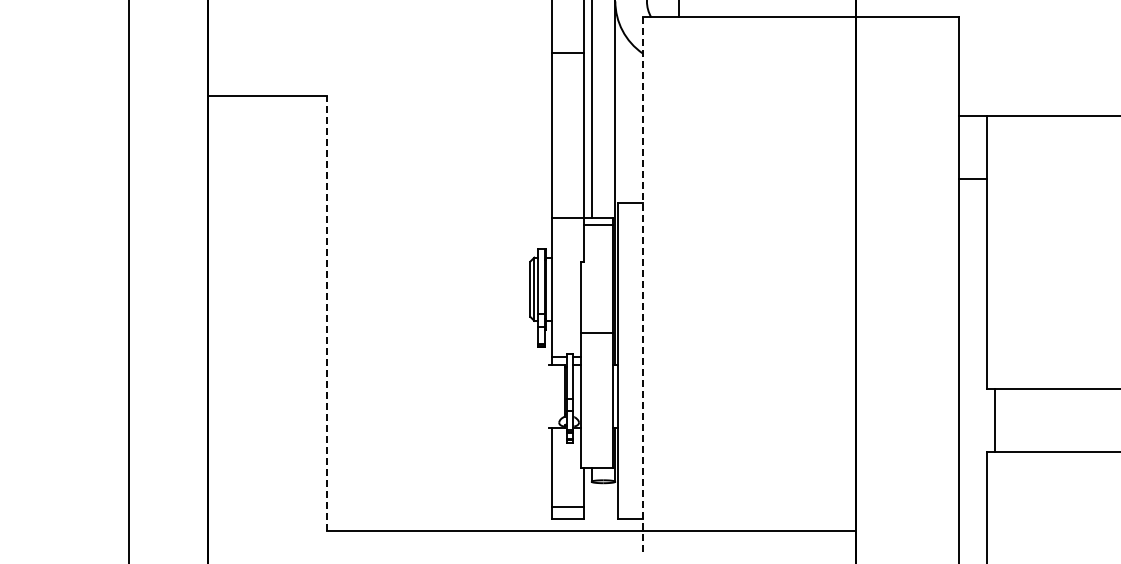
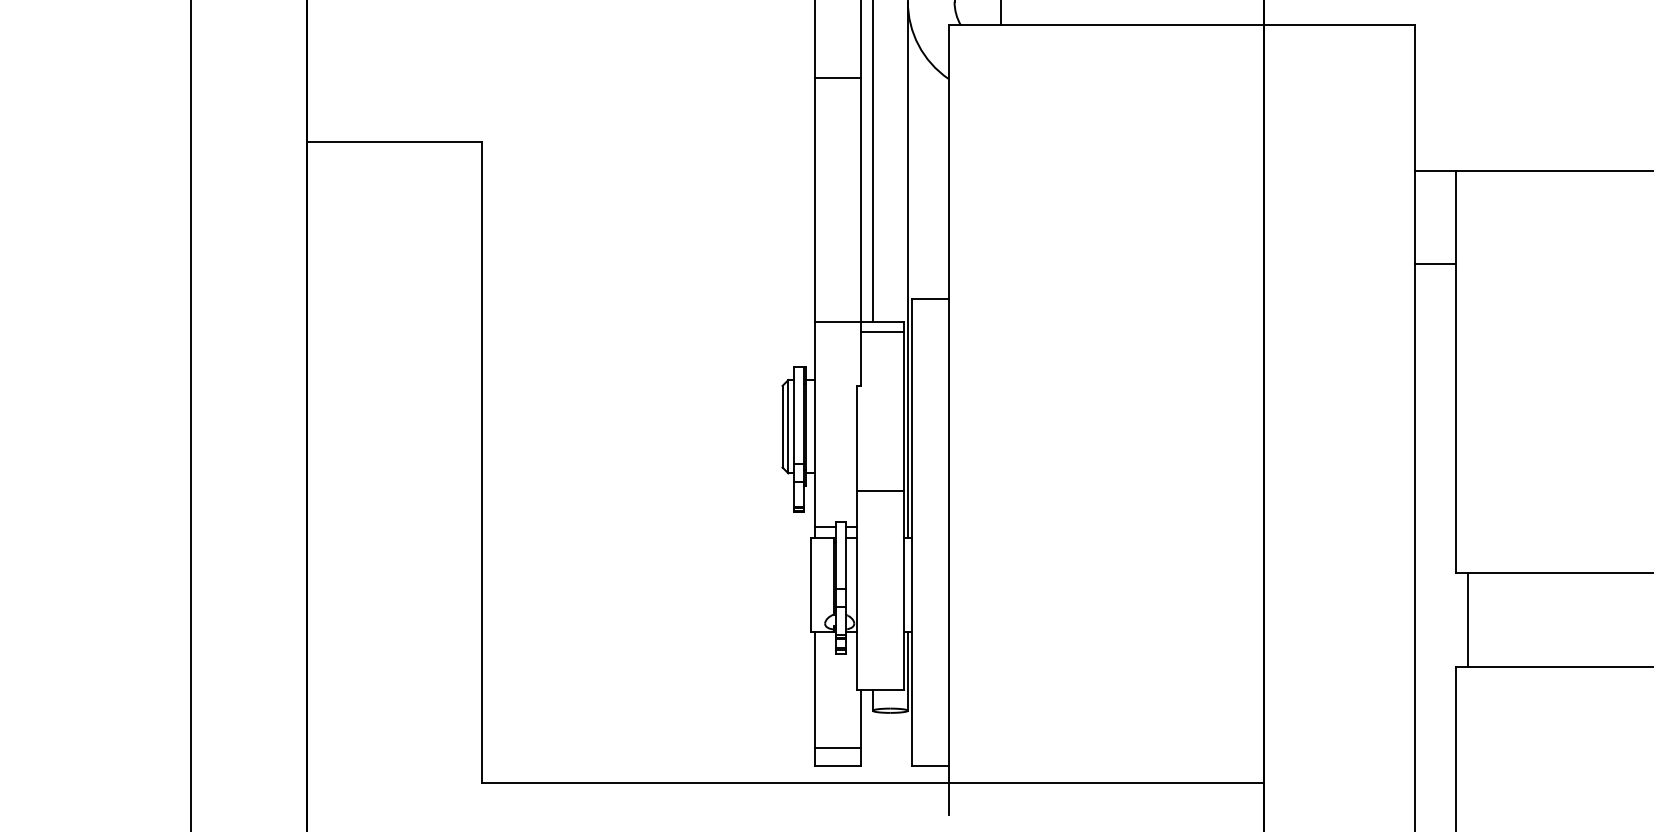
line: (643, 284) -> (949, 419), dashed -> solid
line: (326, 313) -> (481, 462), dashed -> solid
line: (549, 396) -> (810, 584), added

